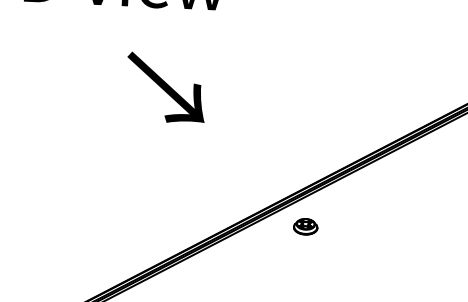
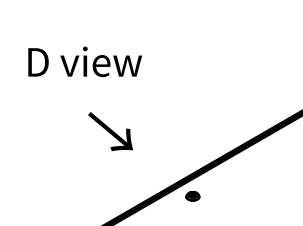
text: (165, 87) -> (110, 131), moved

